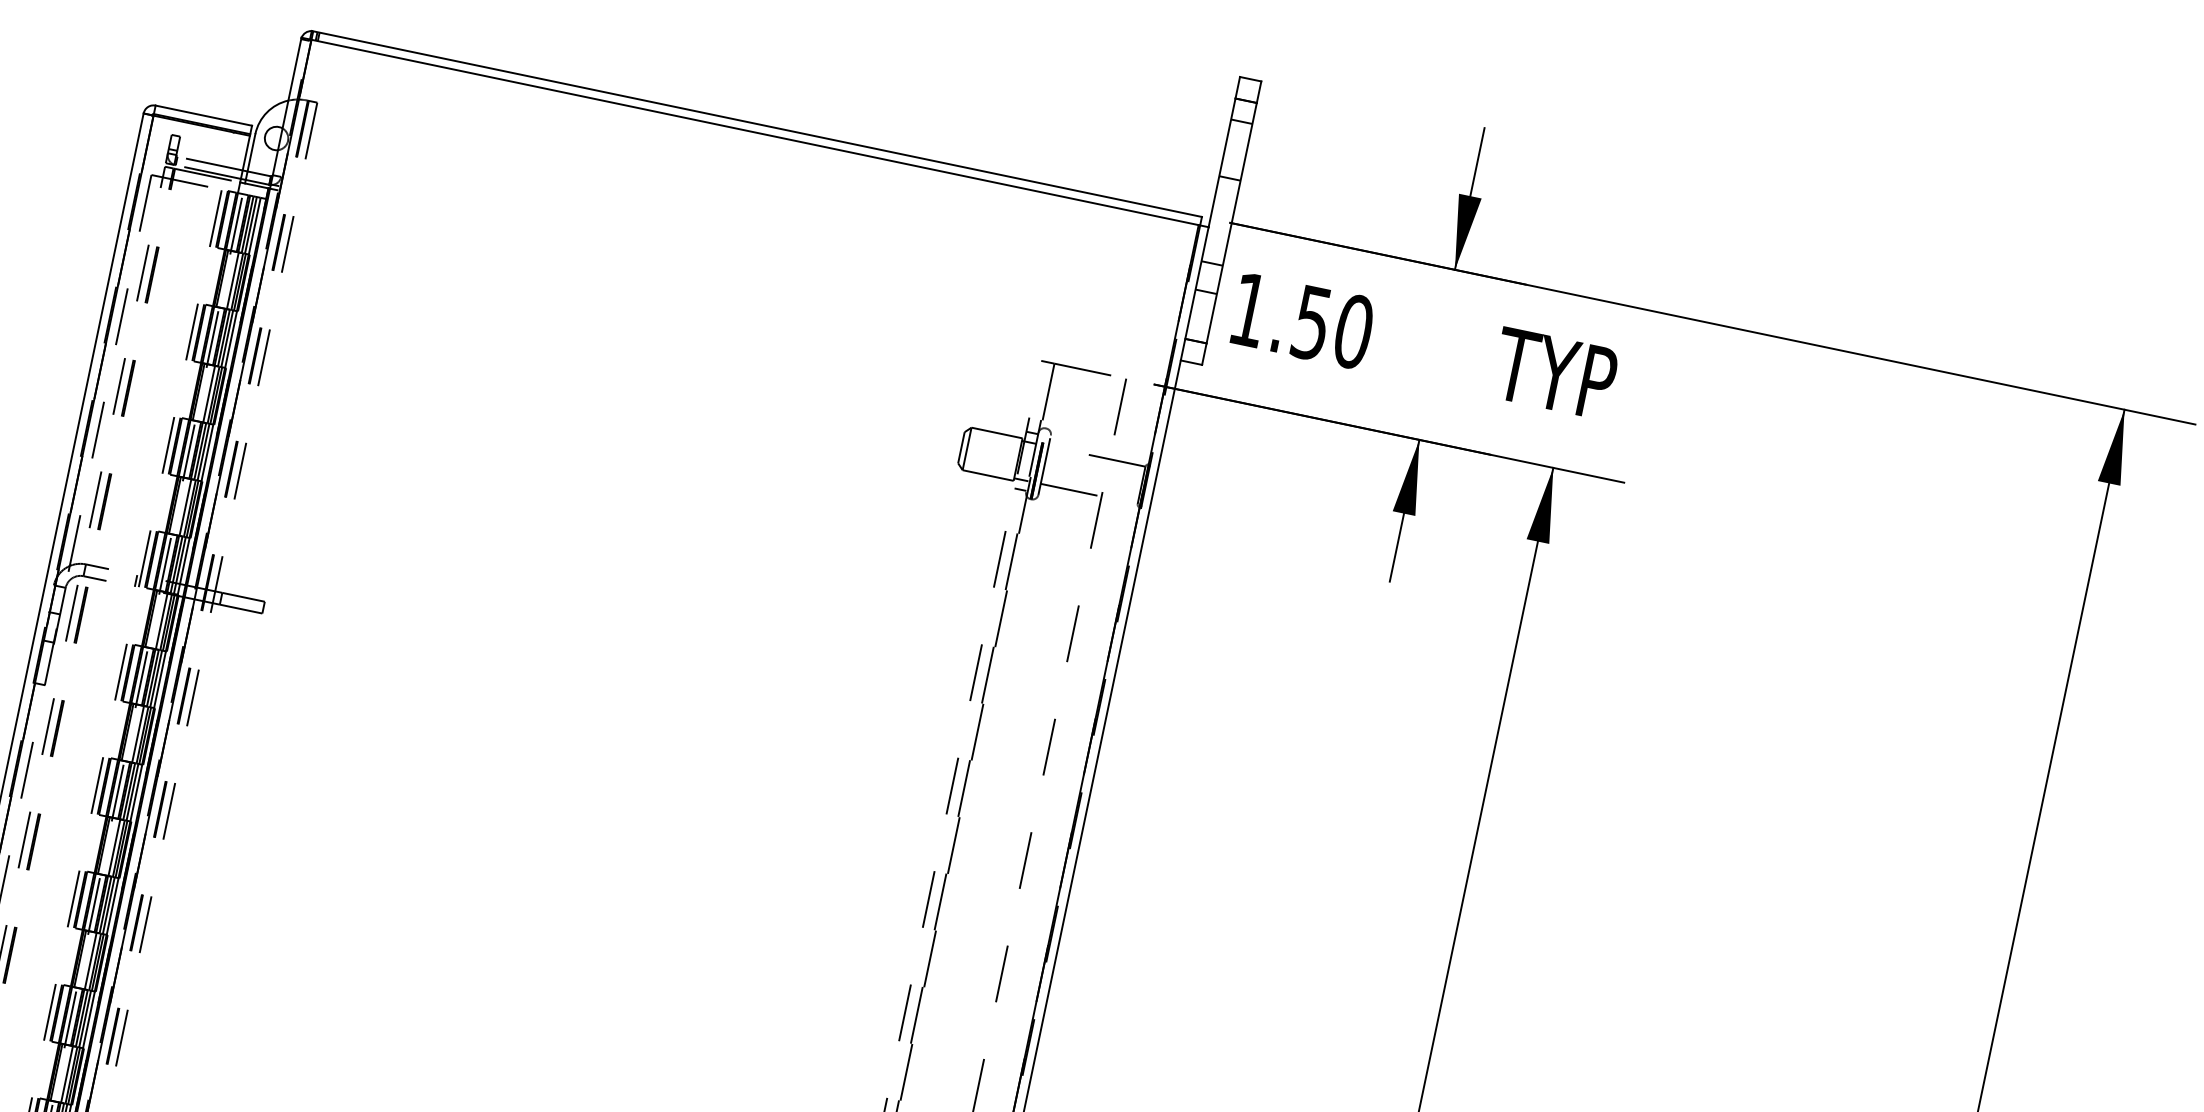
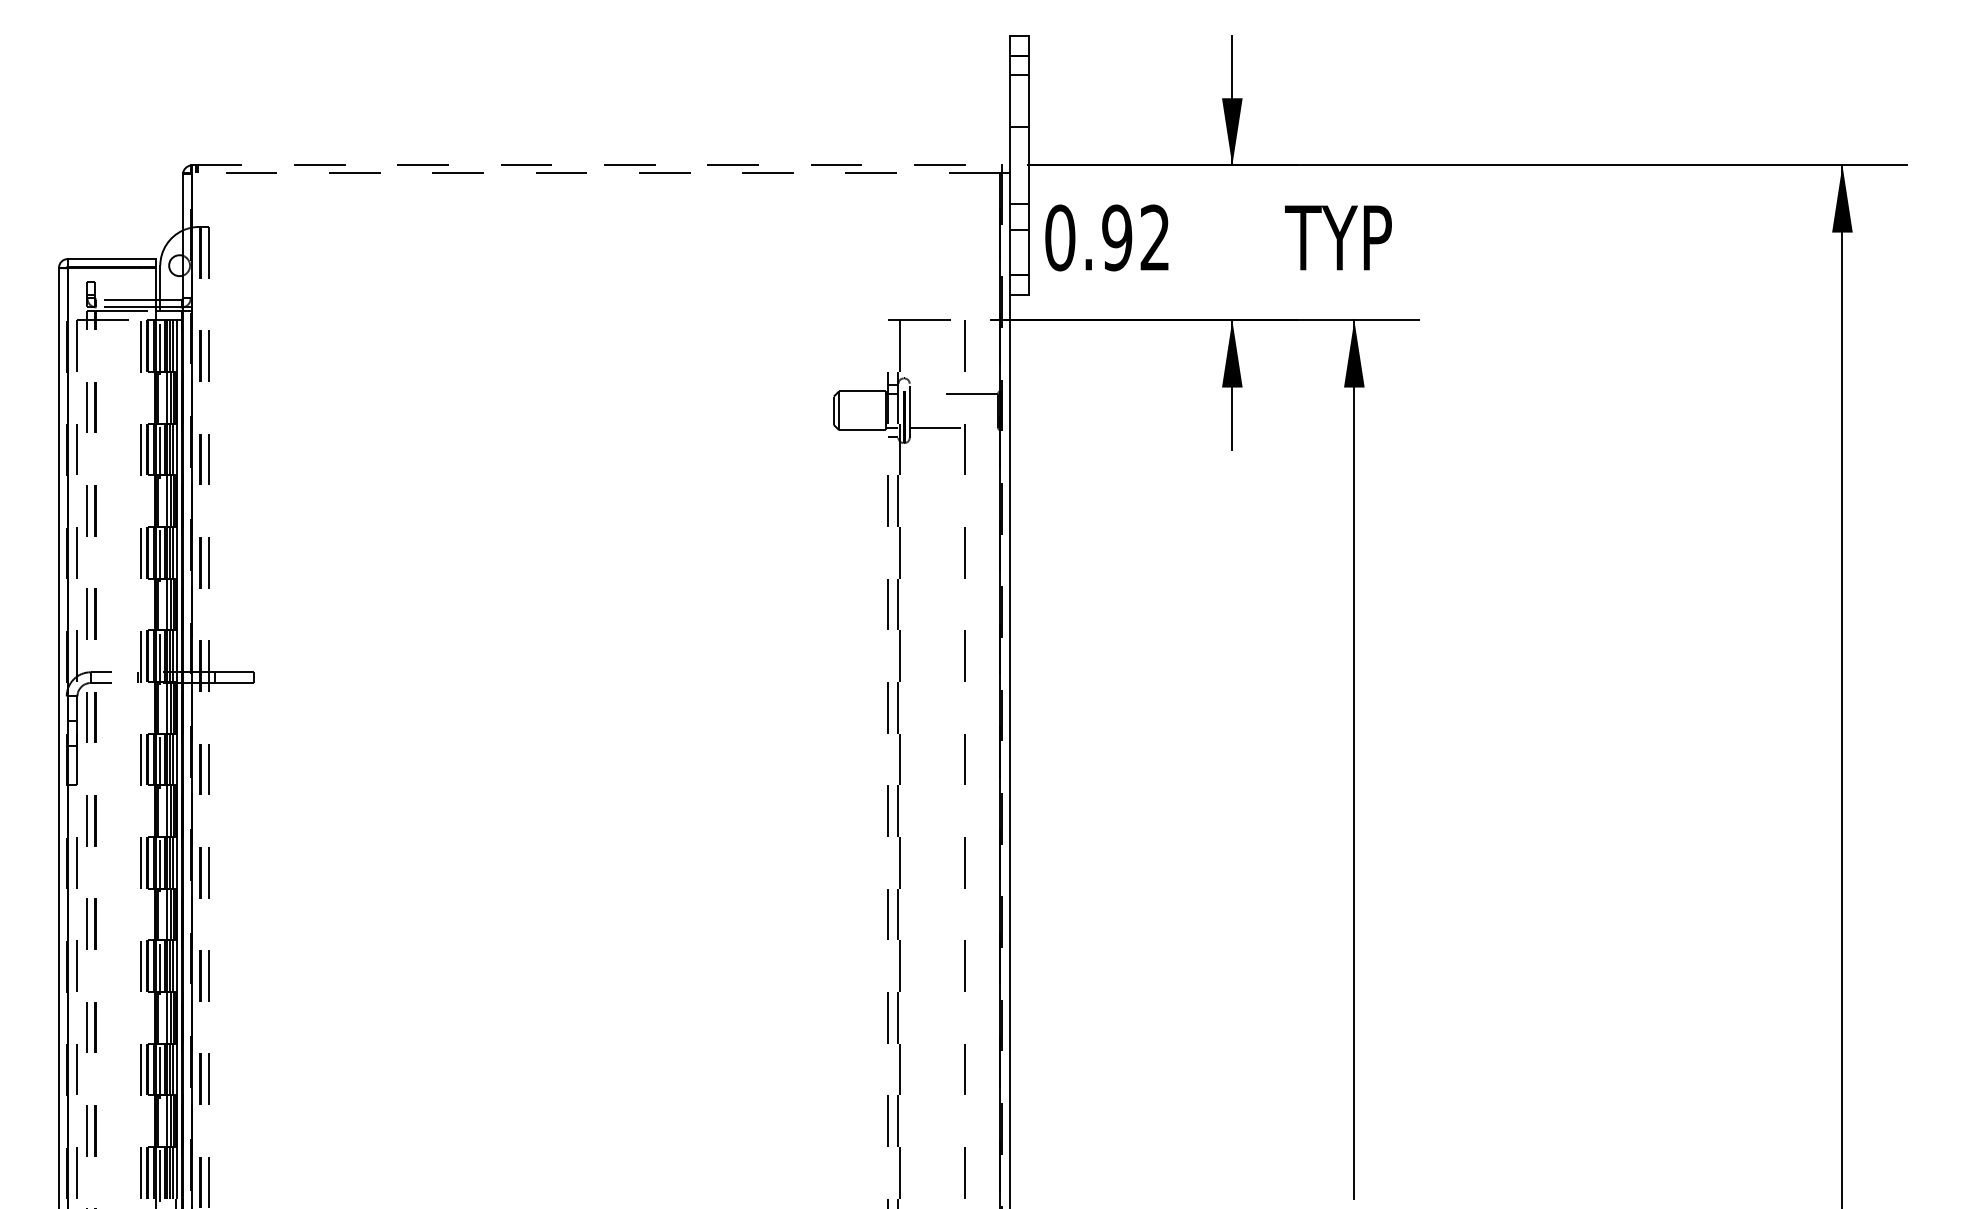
line: (757, 124) -> (596, 165), solid -> dashed
line: (754, 132) -> (595, 173), solid -> dashed
text: (1301, 320) -> (1107, 237), 1.50 -> 0.92

